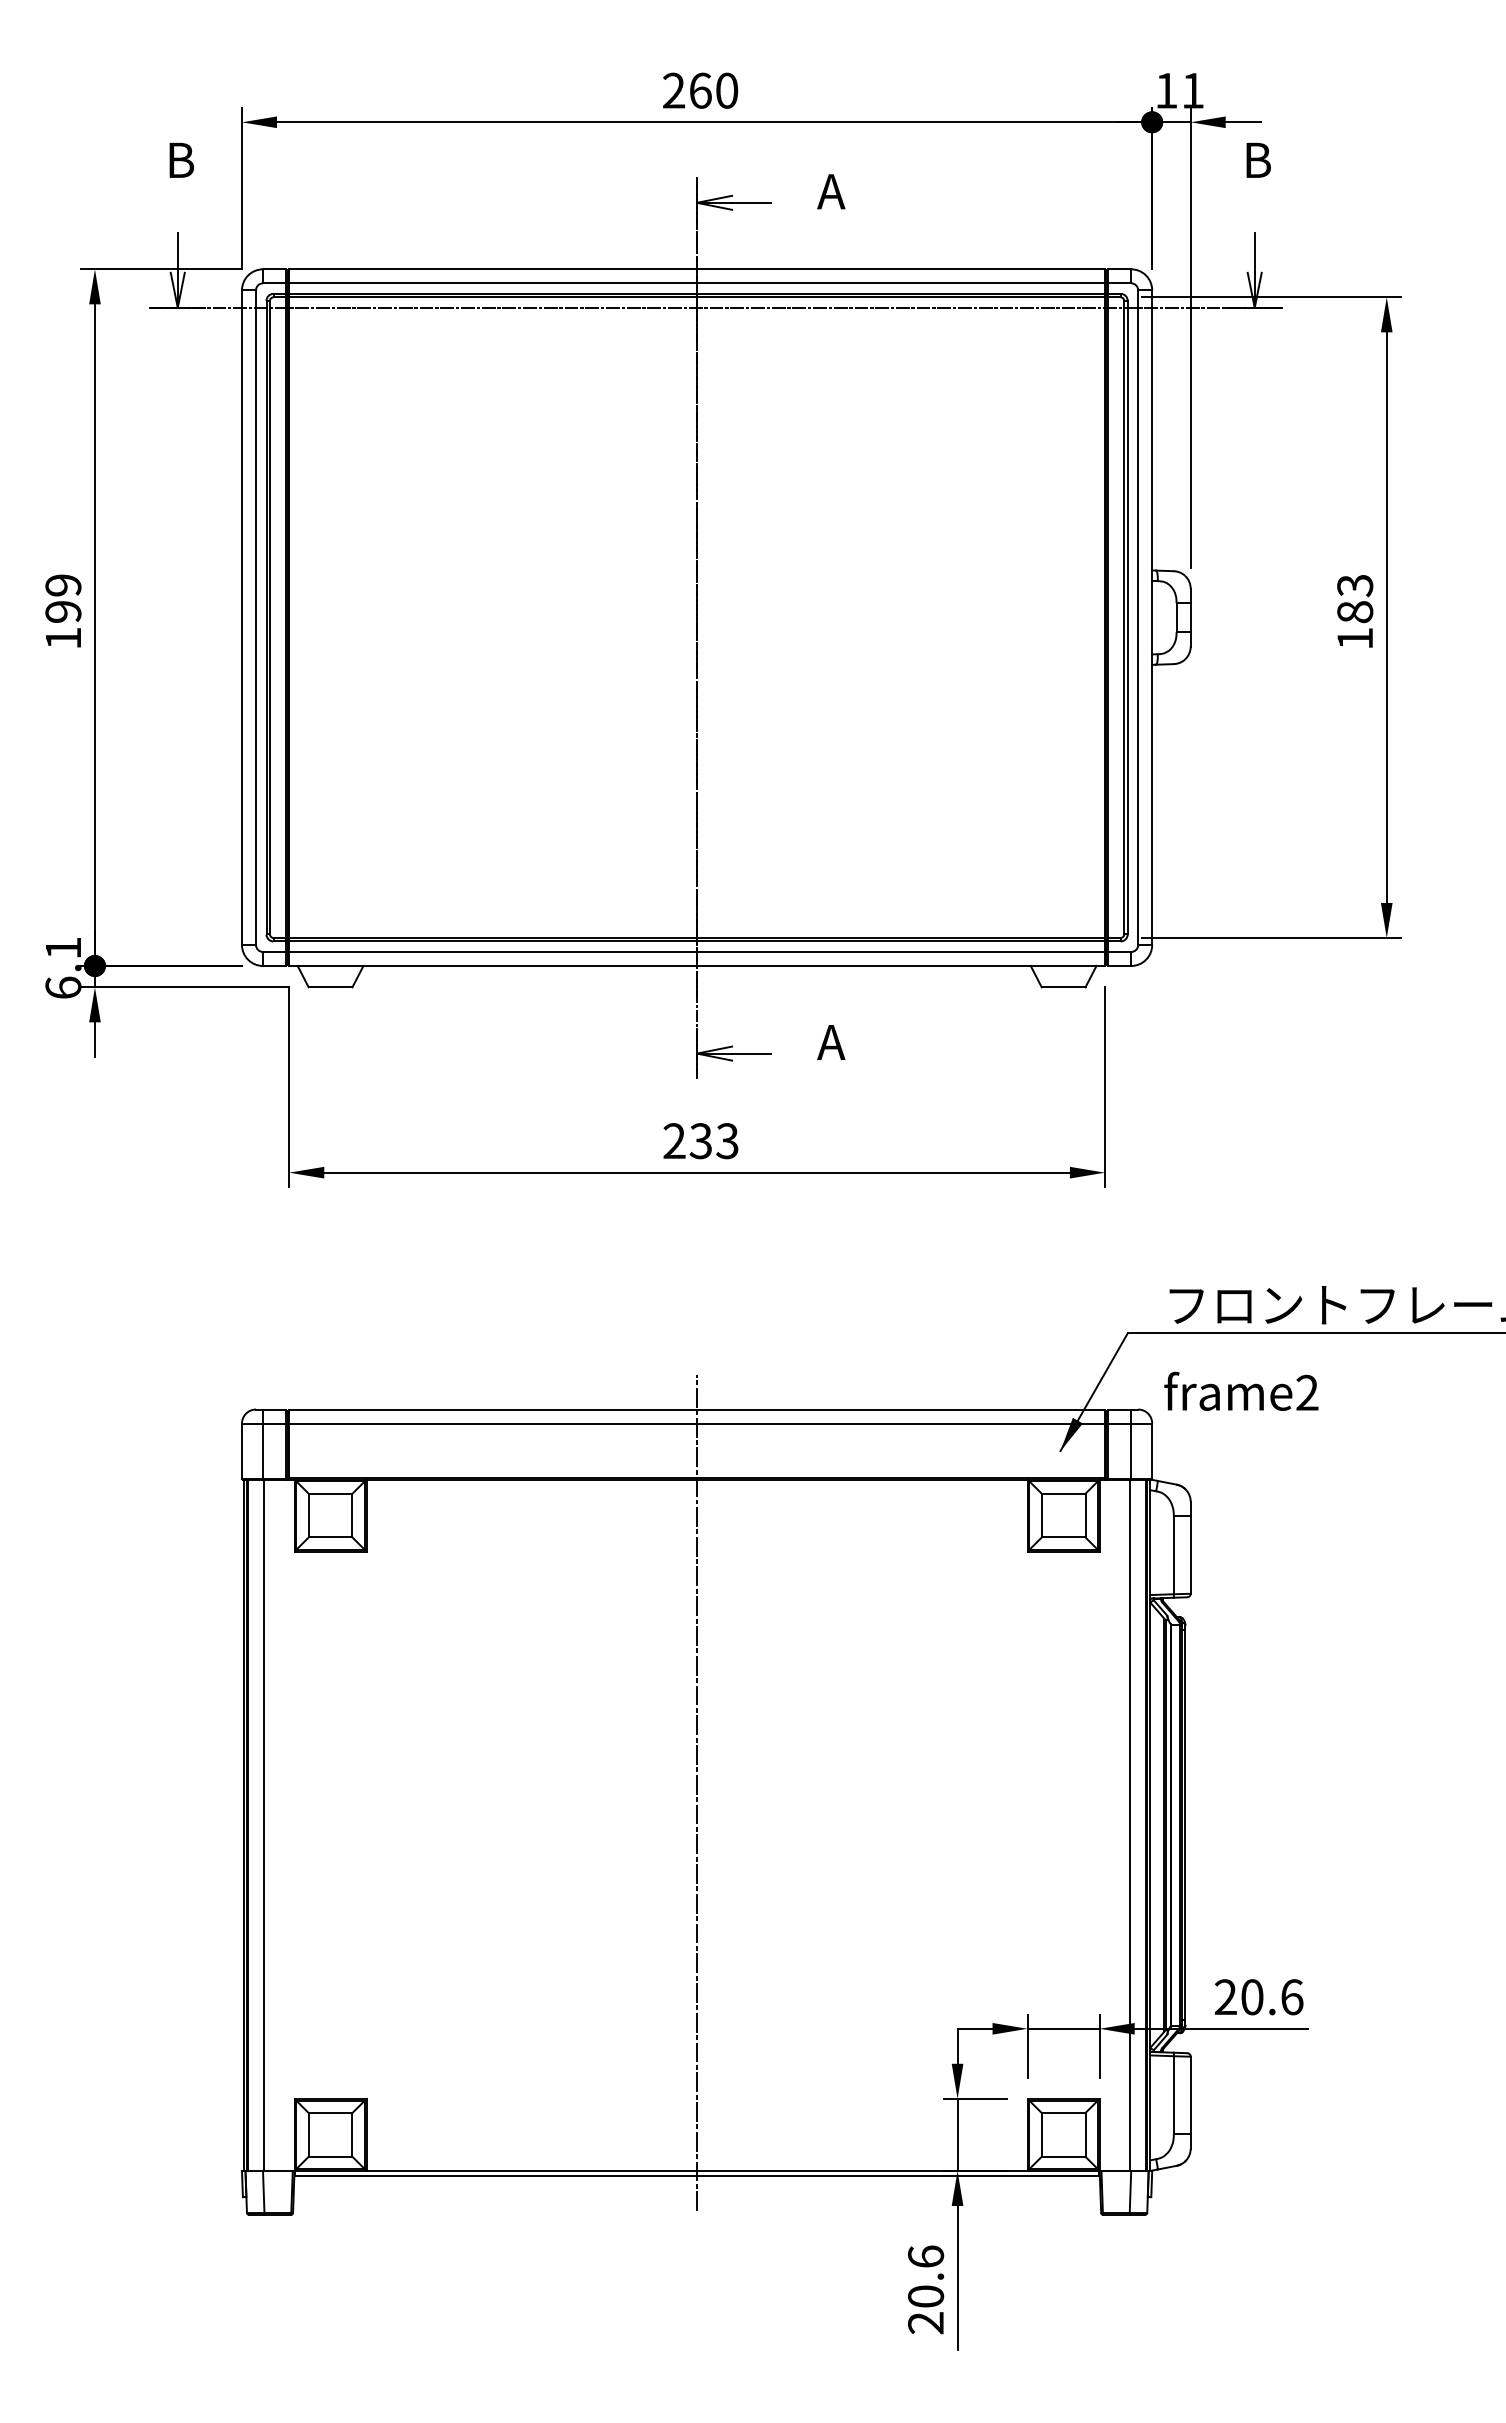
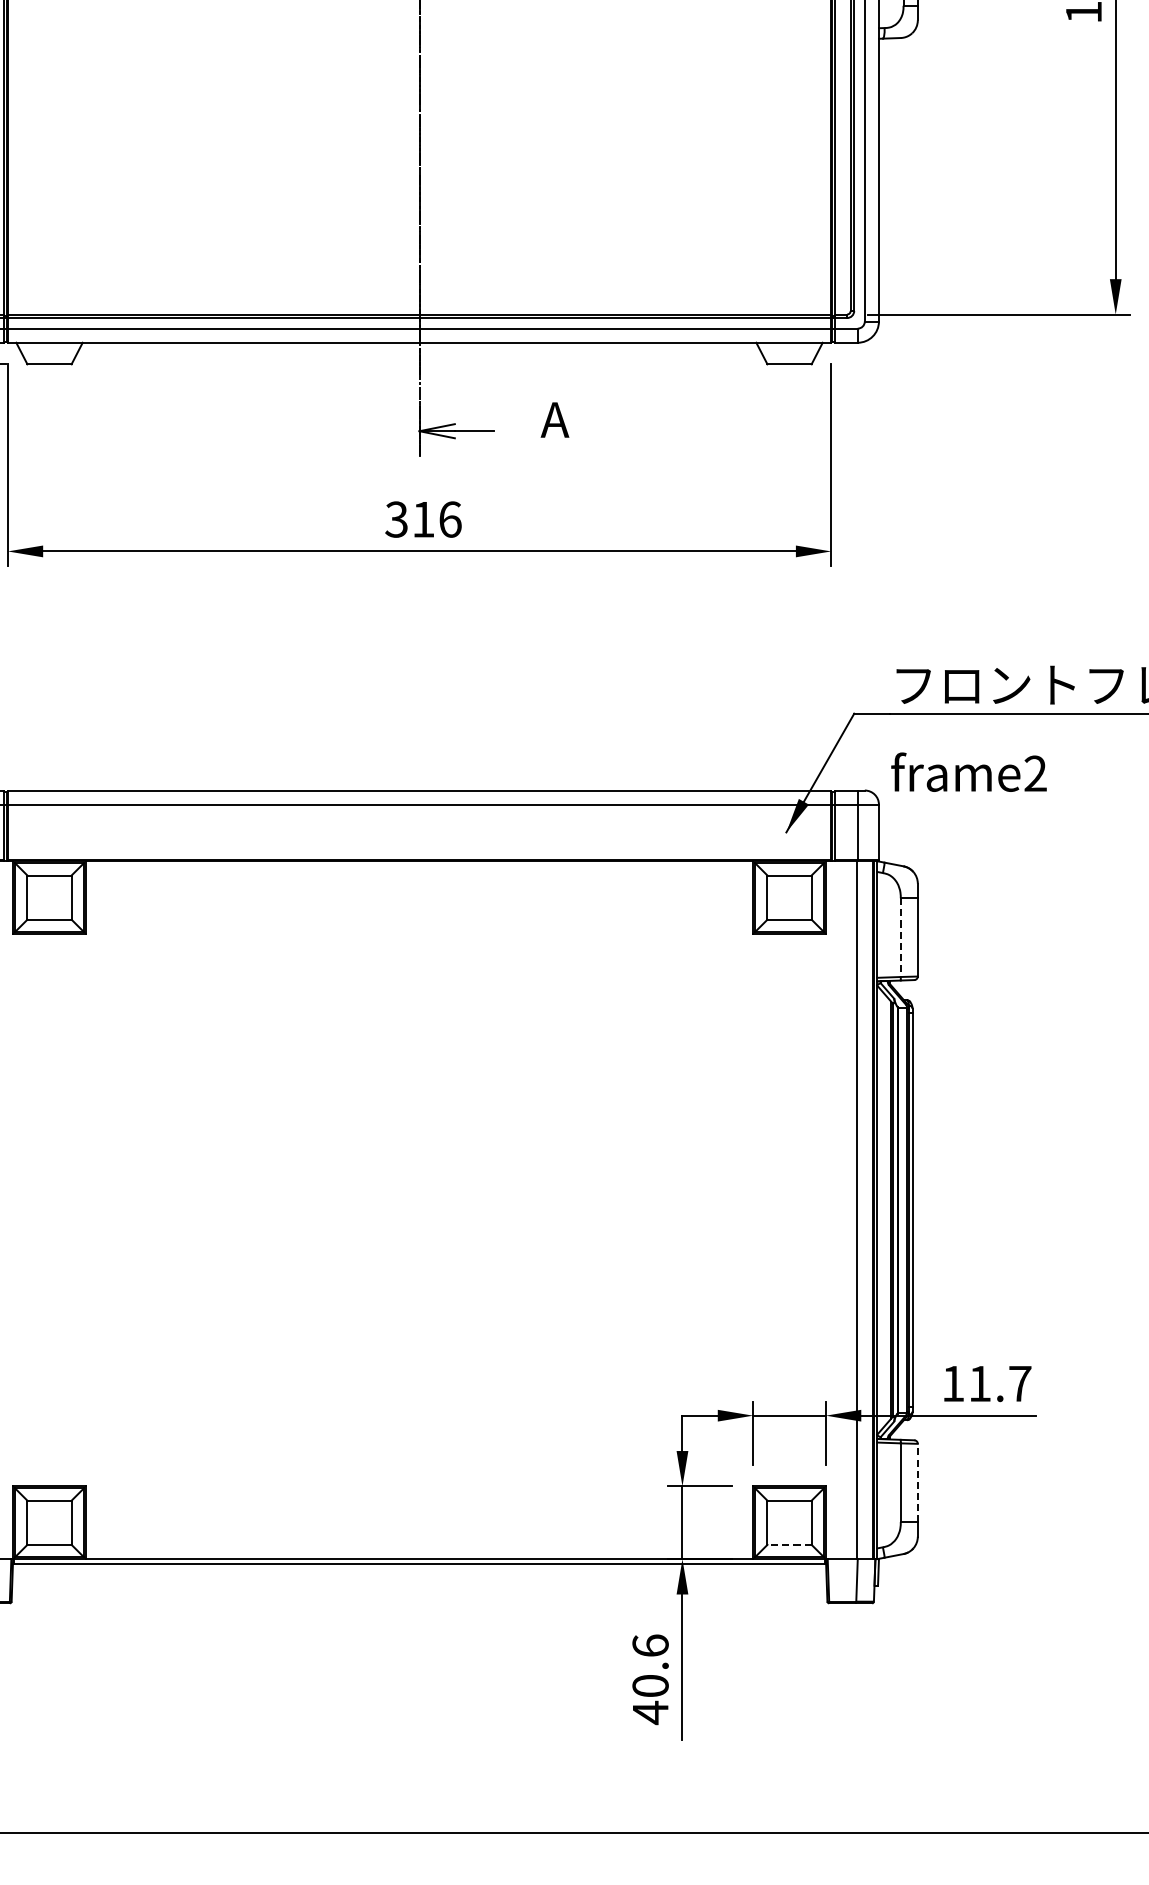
text: (700, 1141) -> (422, 519), 233 -> 316
line: (1173, 1555) -> (900, 937), solid -> dashed
line: (697, 1792) -> (419, 1177), removed
text: (1258, 1997) -> (986, 1384), 20.6 -> 11.7
line: (1190, 2095) -> (917, 1483), solid -> dashed
line: (1063, 2156) -> (789, 1544), solid -> dashed
text: (925, 2323) -> (650, 1713), 20.6 -> 40.6

